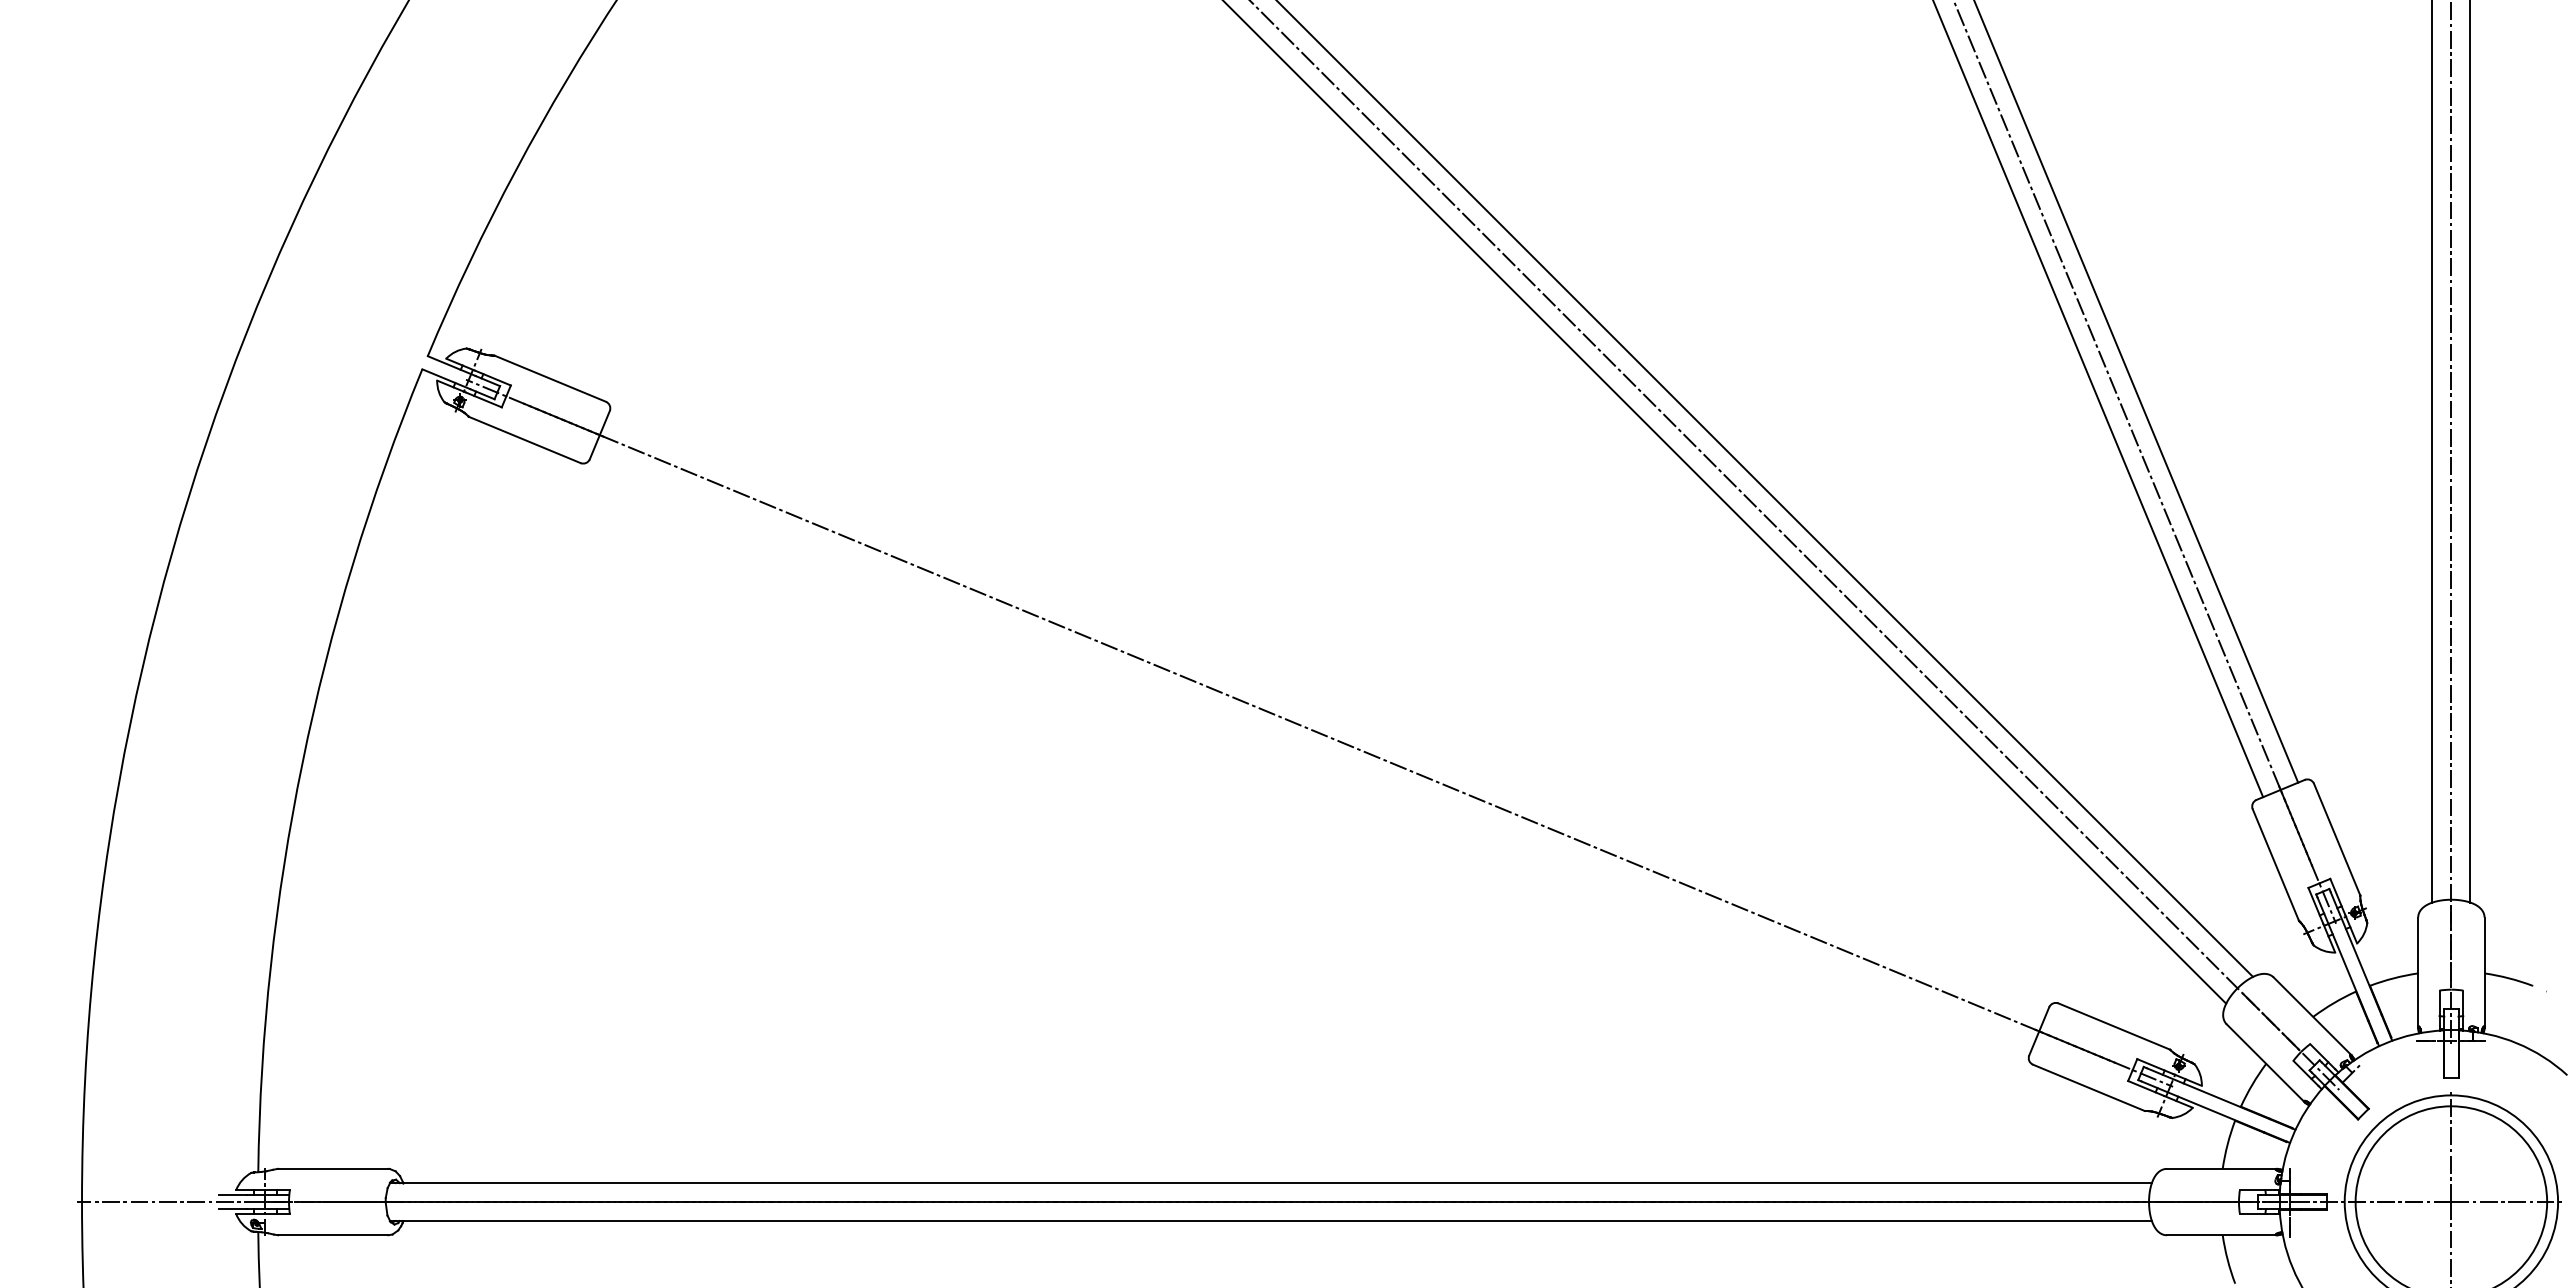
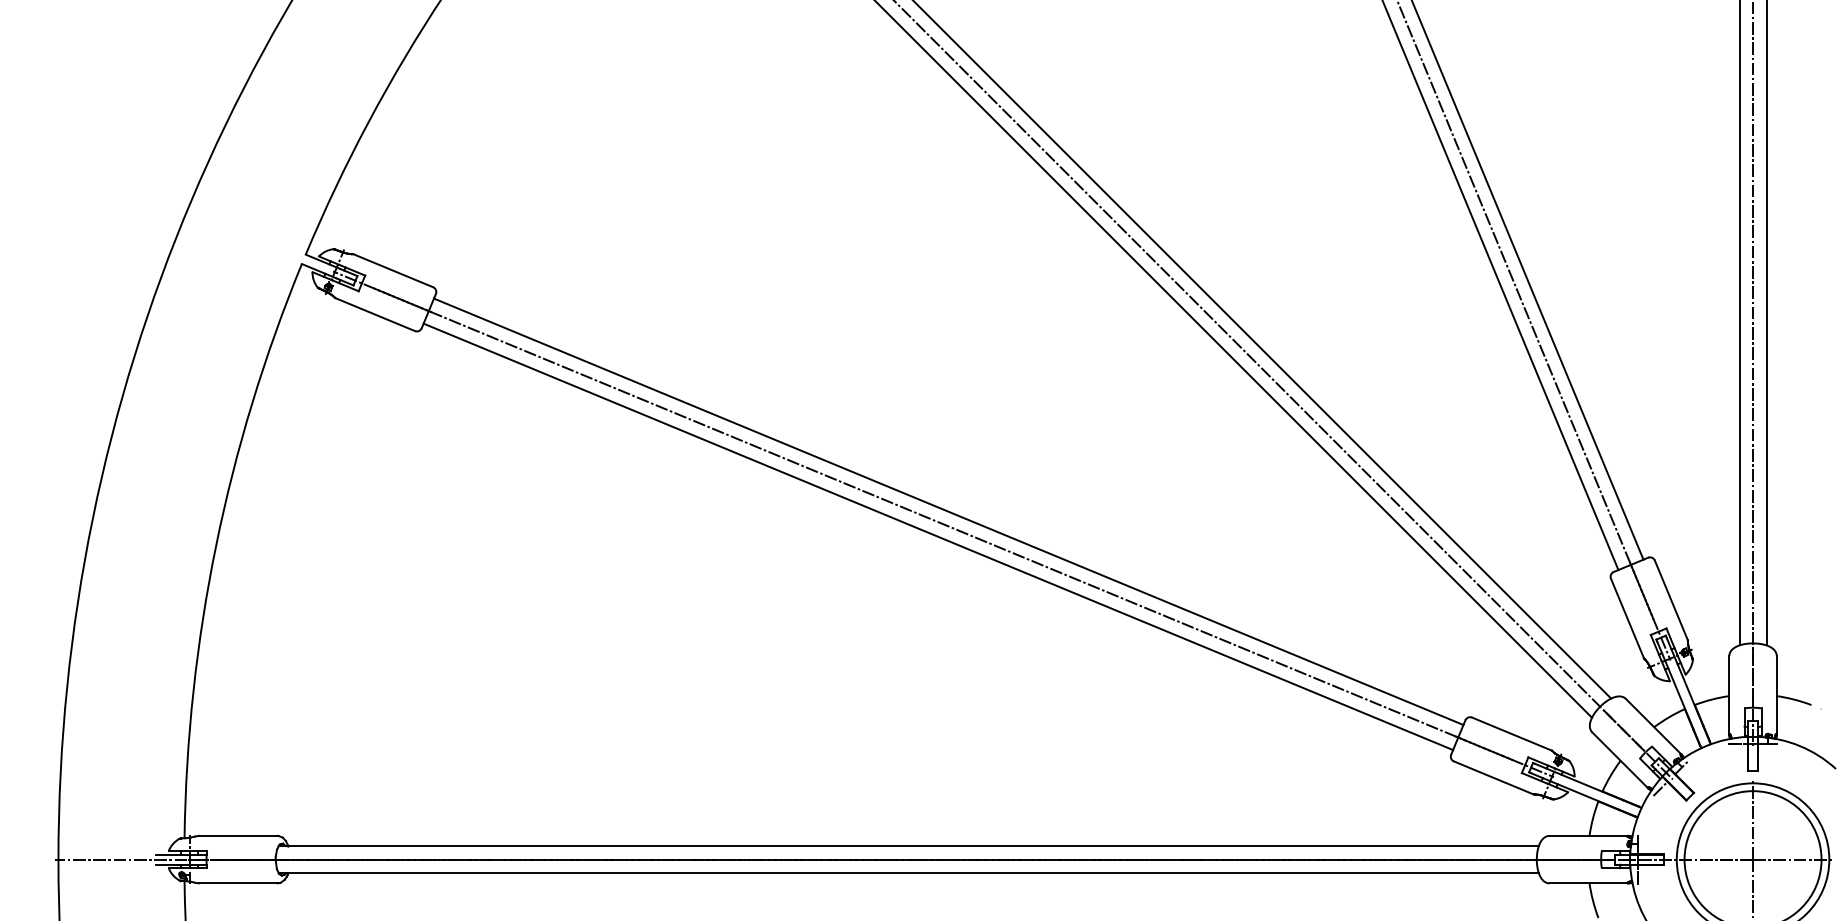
line: (1326, 715) -> (948, 511), added
line: (1311, 750) -> (937, 536), added
line: (2322, 1102) -> (1660, 788), added

